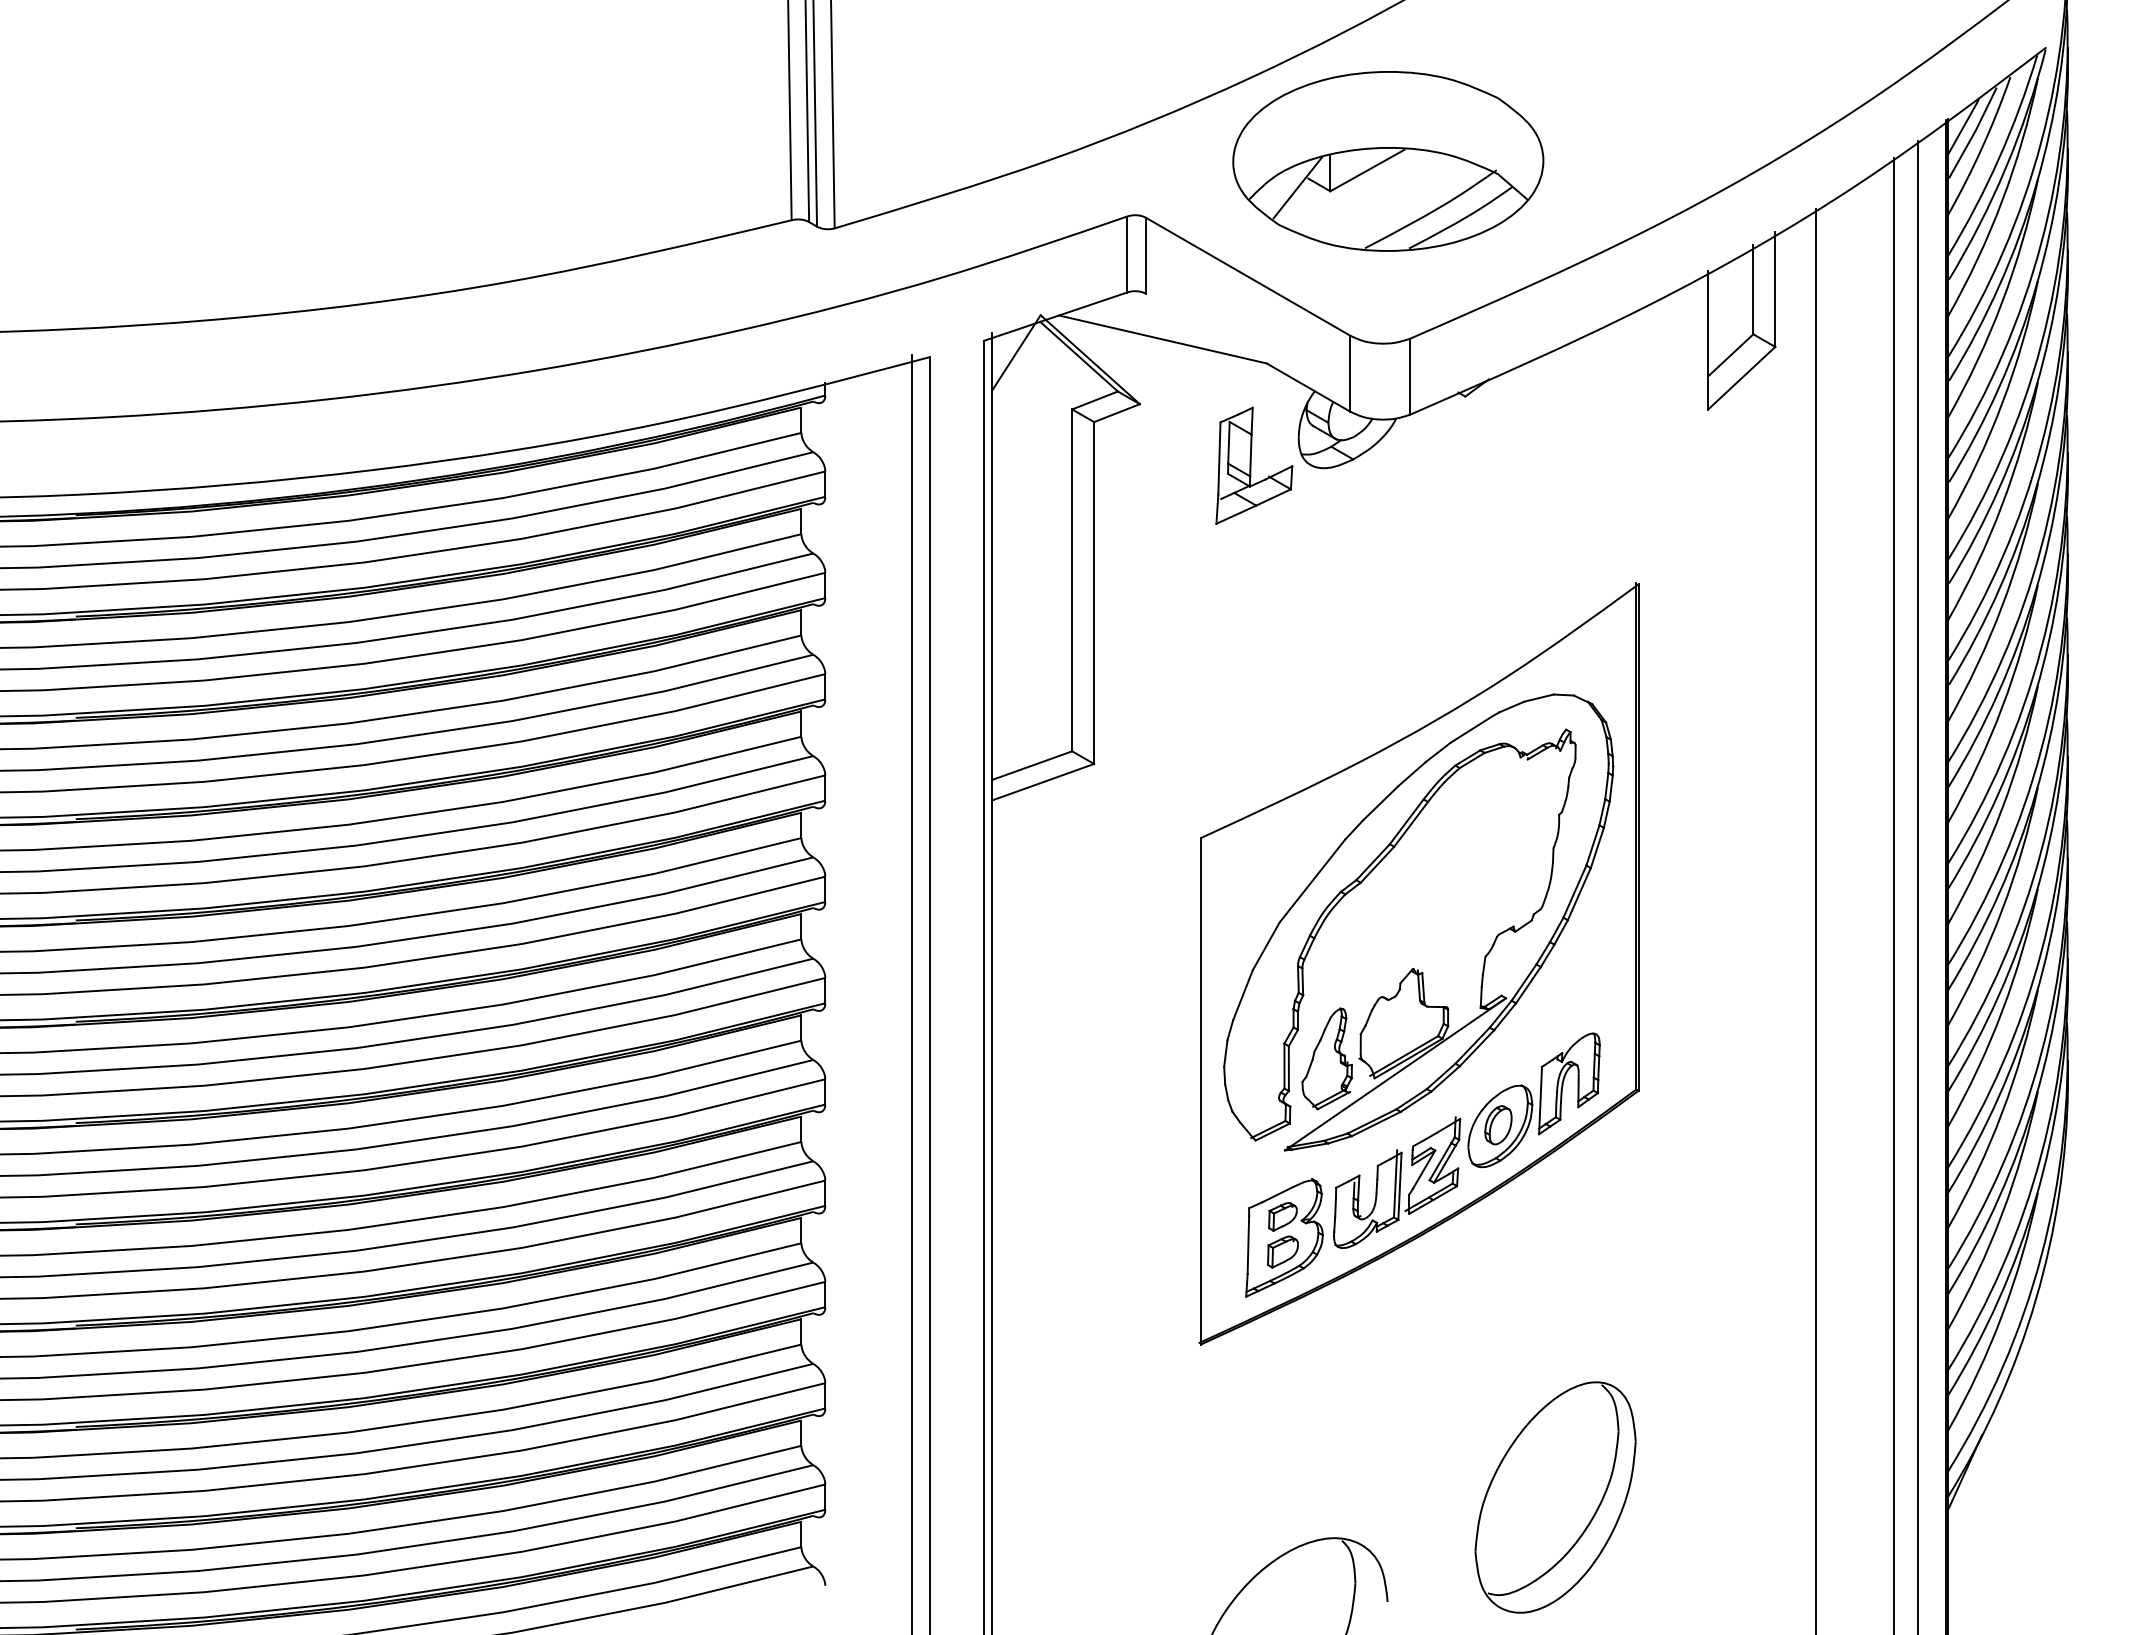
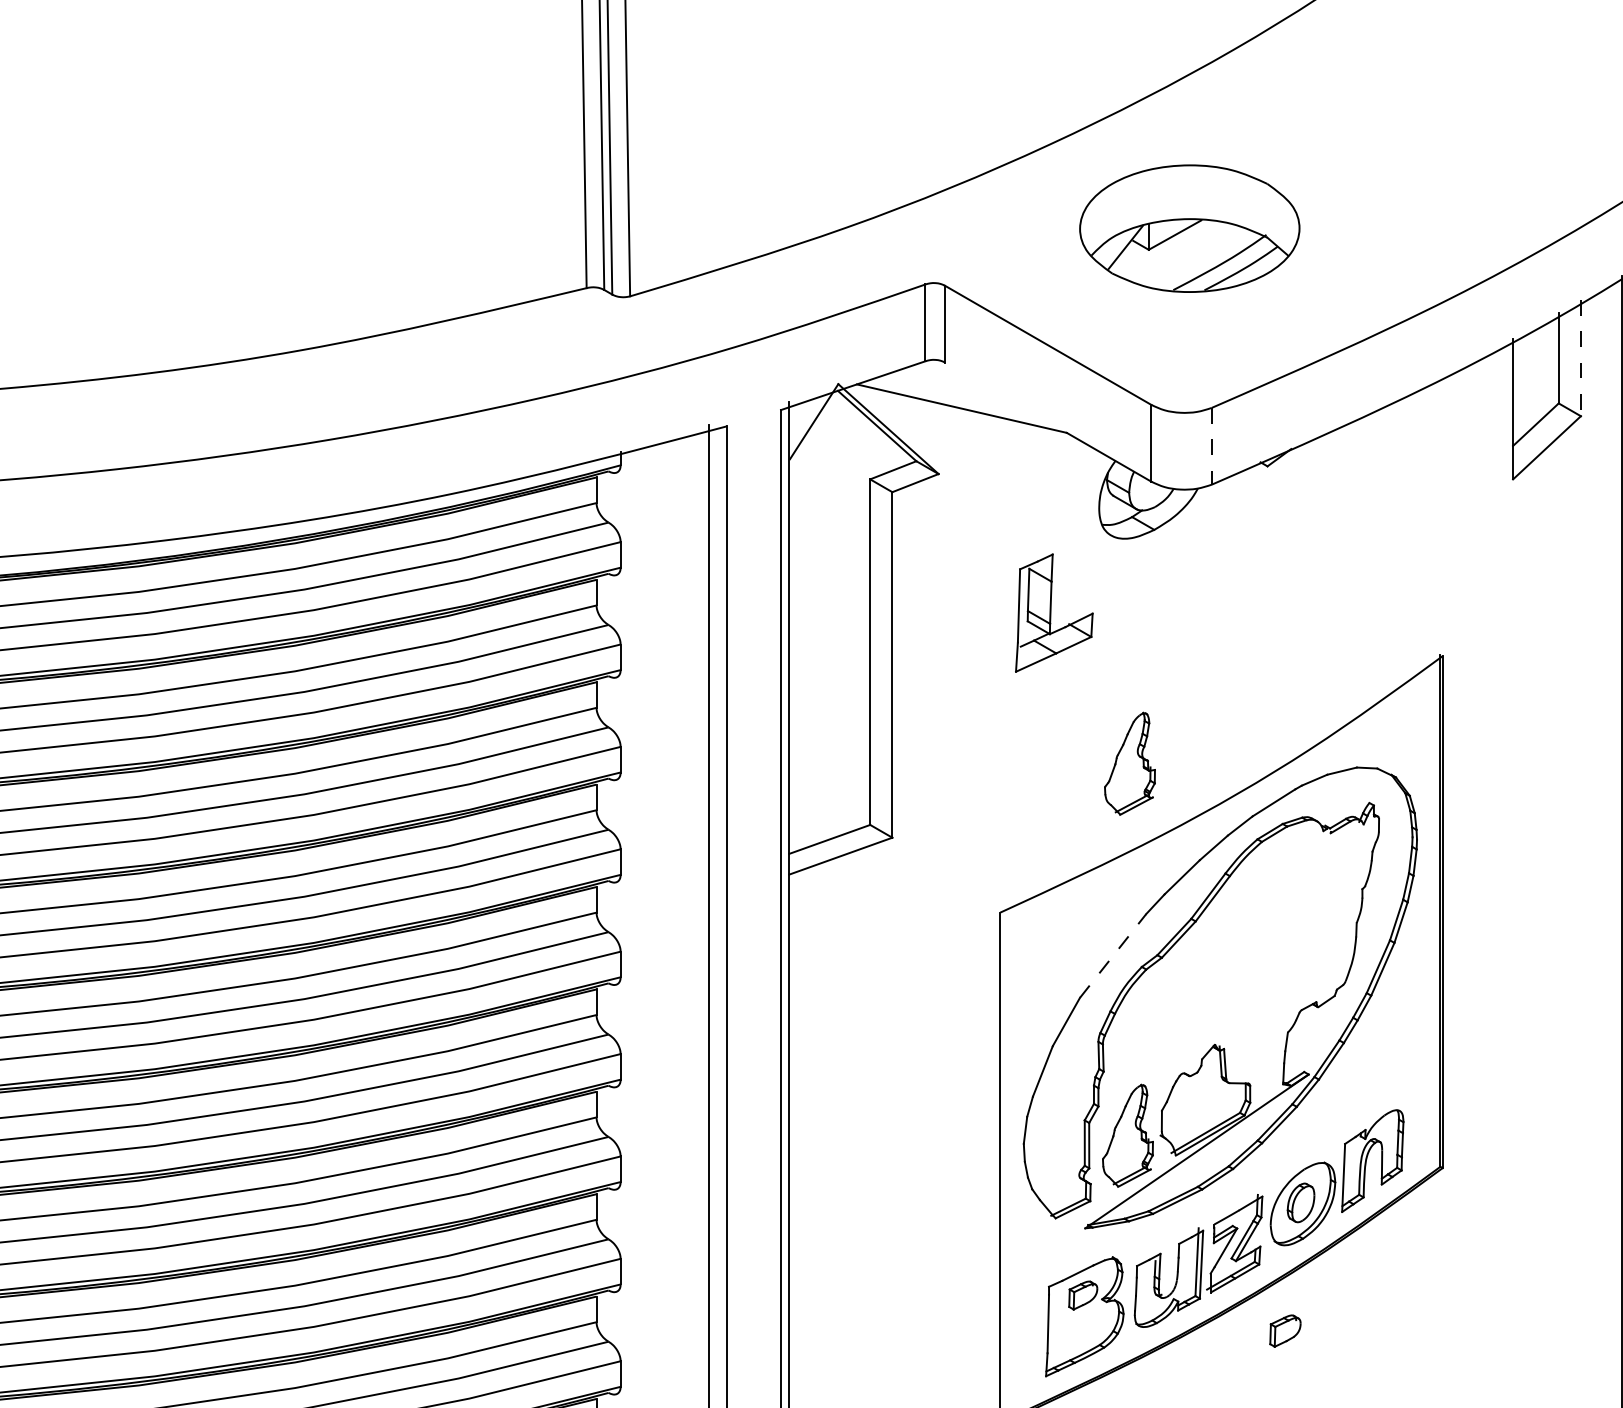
part: (1388, 161) -> (1189, 228), size x0.7
line: (1775, 290) -> (1581, 359), solid -> dashed
line: (1410, 376) -> (1212, 446), solid -> dashed
part: (1254, 465) -> (1054, 612), moved
part: (1328, 690) -> (1129, 763), added
line: (1312, 880) -> (1113, 955), solid -> dashed
part: (1282, 1251) -> (1284, 1330), moved

